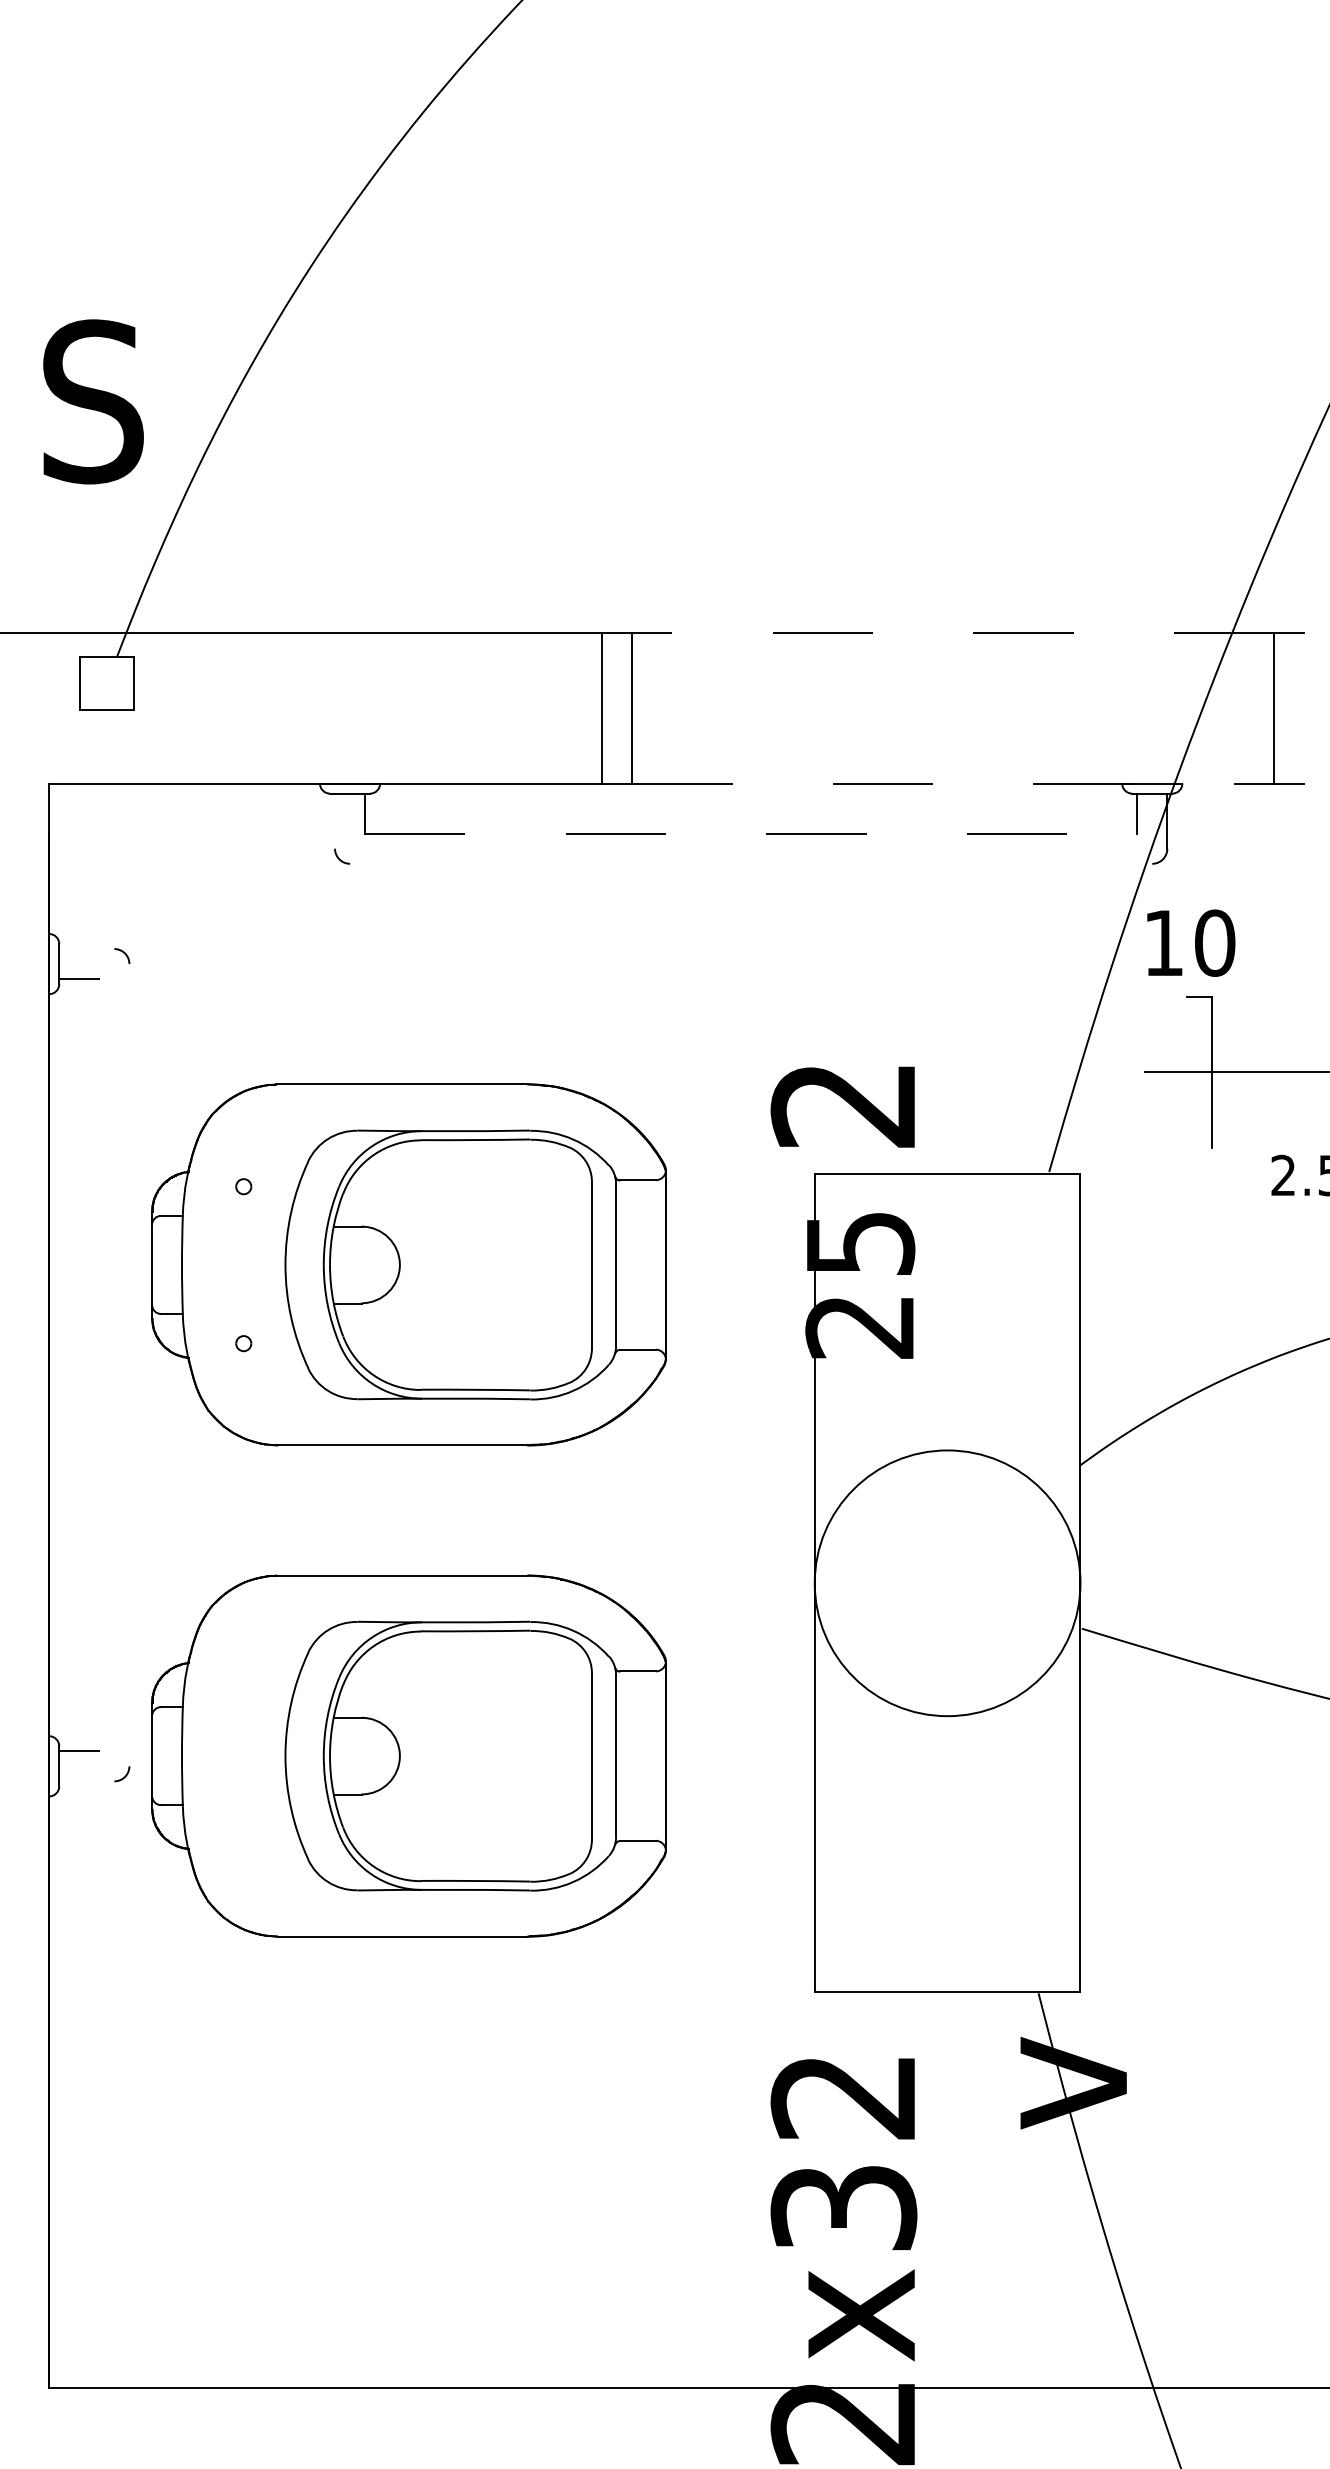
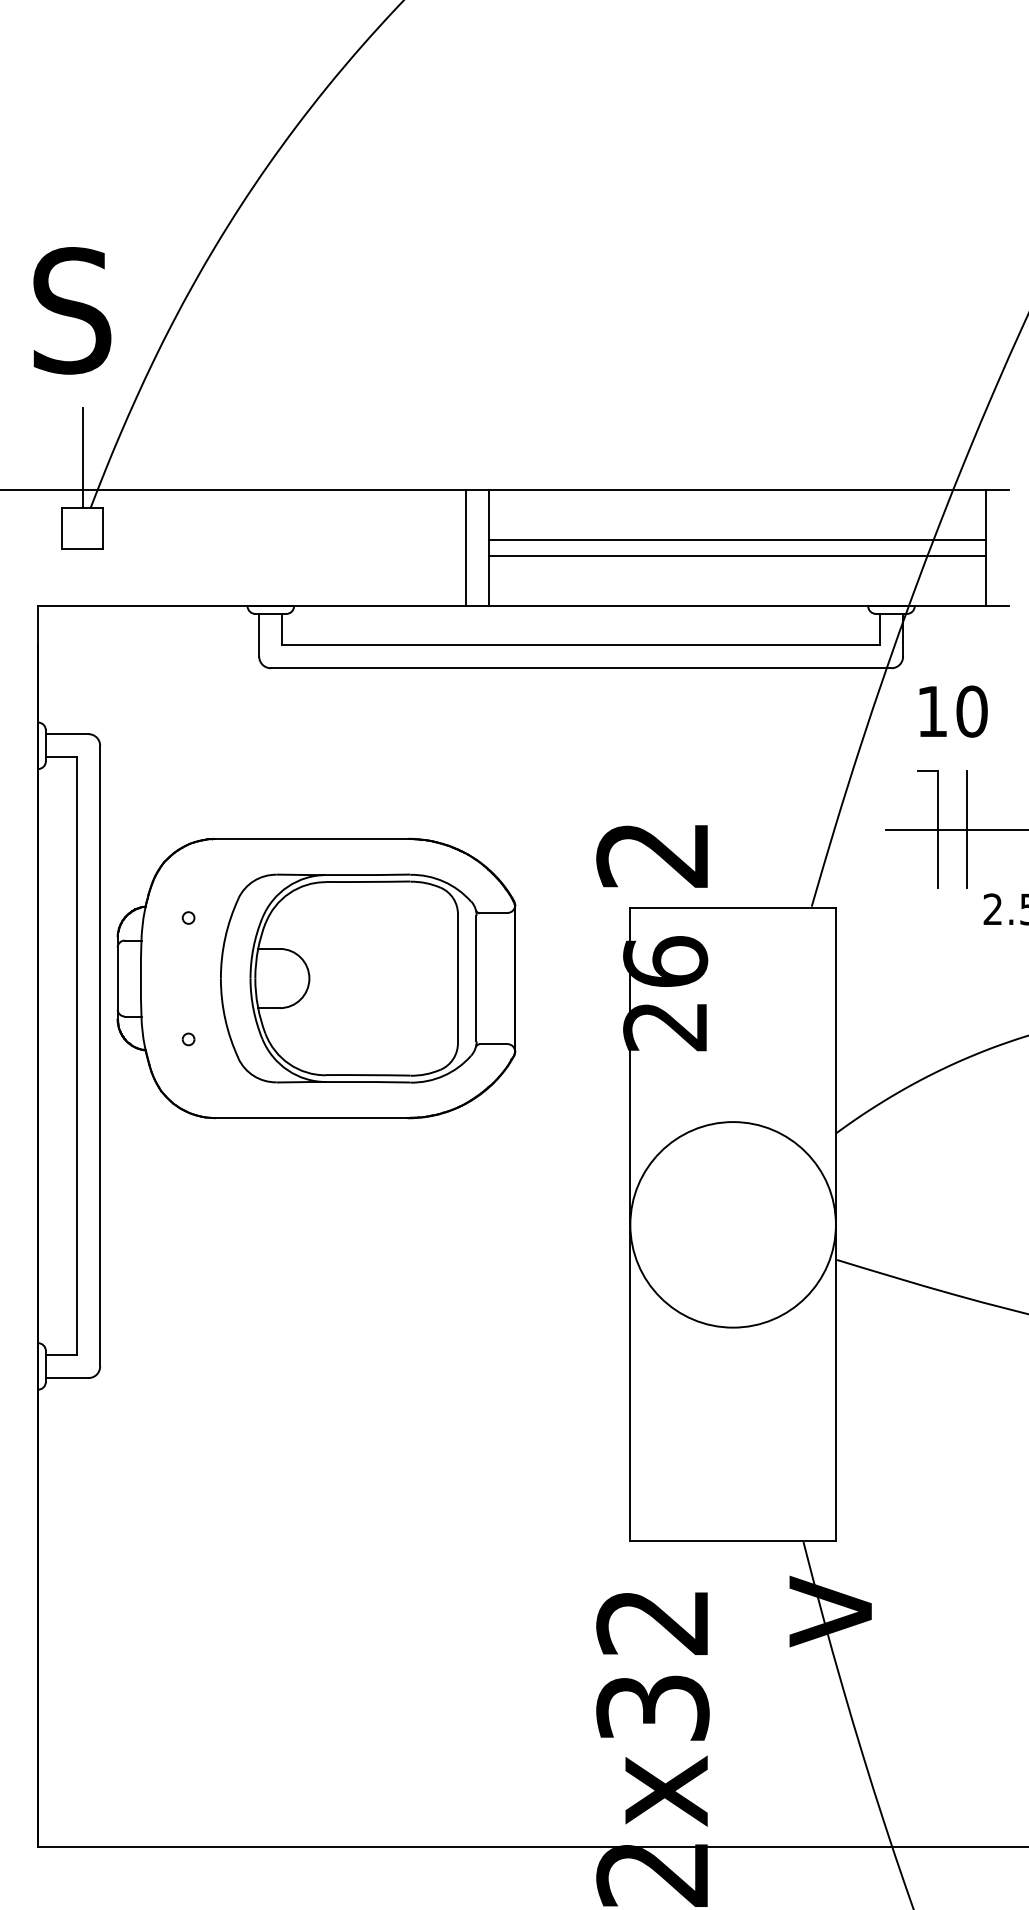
line: (106, 592) -> (82, 458), added
line: (951, 632) -> (736, 489), dashed -> solid
line: (953, 698) -> (737, 540), added
line: (953, 718) -> (737, 555), added
line: (953, 784) -> (737, 606), dashed -> solid
line: (335, 820) -> (259, 634), added
line: (751, 833) -> (581, 644), dashed -> solid
line: (750, 864) -> (580, 668), added
text: (1191, 943) -> (953, 711), moved
line: (85, 949) -> (66, 734), added
line: (1249, 1072) -> (966, 829), added
text: (860, 1242) -> (665, 961), 25 -> 26
line: (98, 1364) -> (76, 1055), added
line: (129, 1364) -> (100, 1055), added
part: (409, 1756) -> (316, 1358), removed
line: (85, 1781) -> (66, 1378), added

